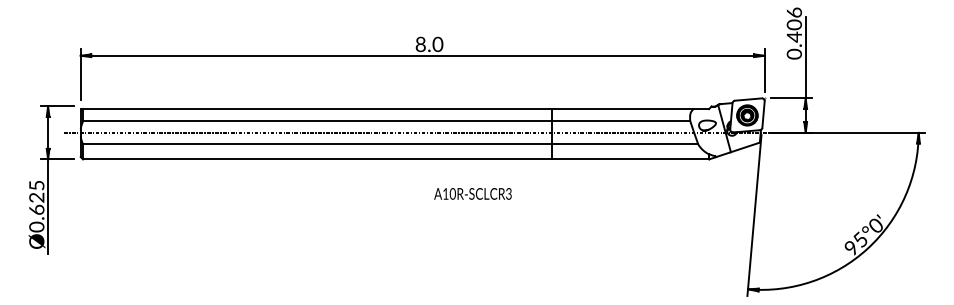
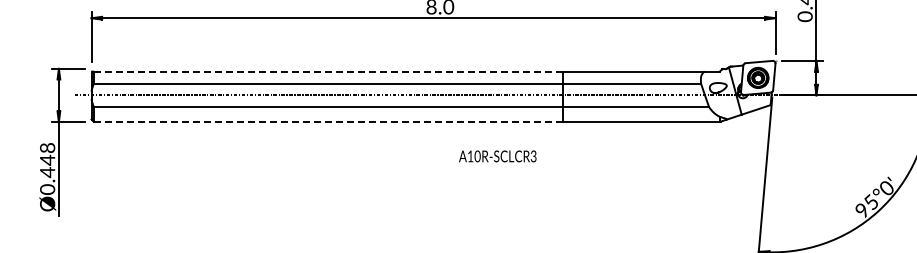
line: (317, 109) -> (328, 71), solid -> dashed
line: (317, 159) -> (328, 121), solid -> dashed
text: (472, 193) -> (497, 155), moved
text: (36, 197) -> (47, 159), Ø0.625 -> Ø0.448

